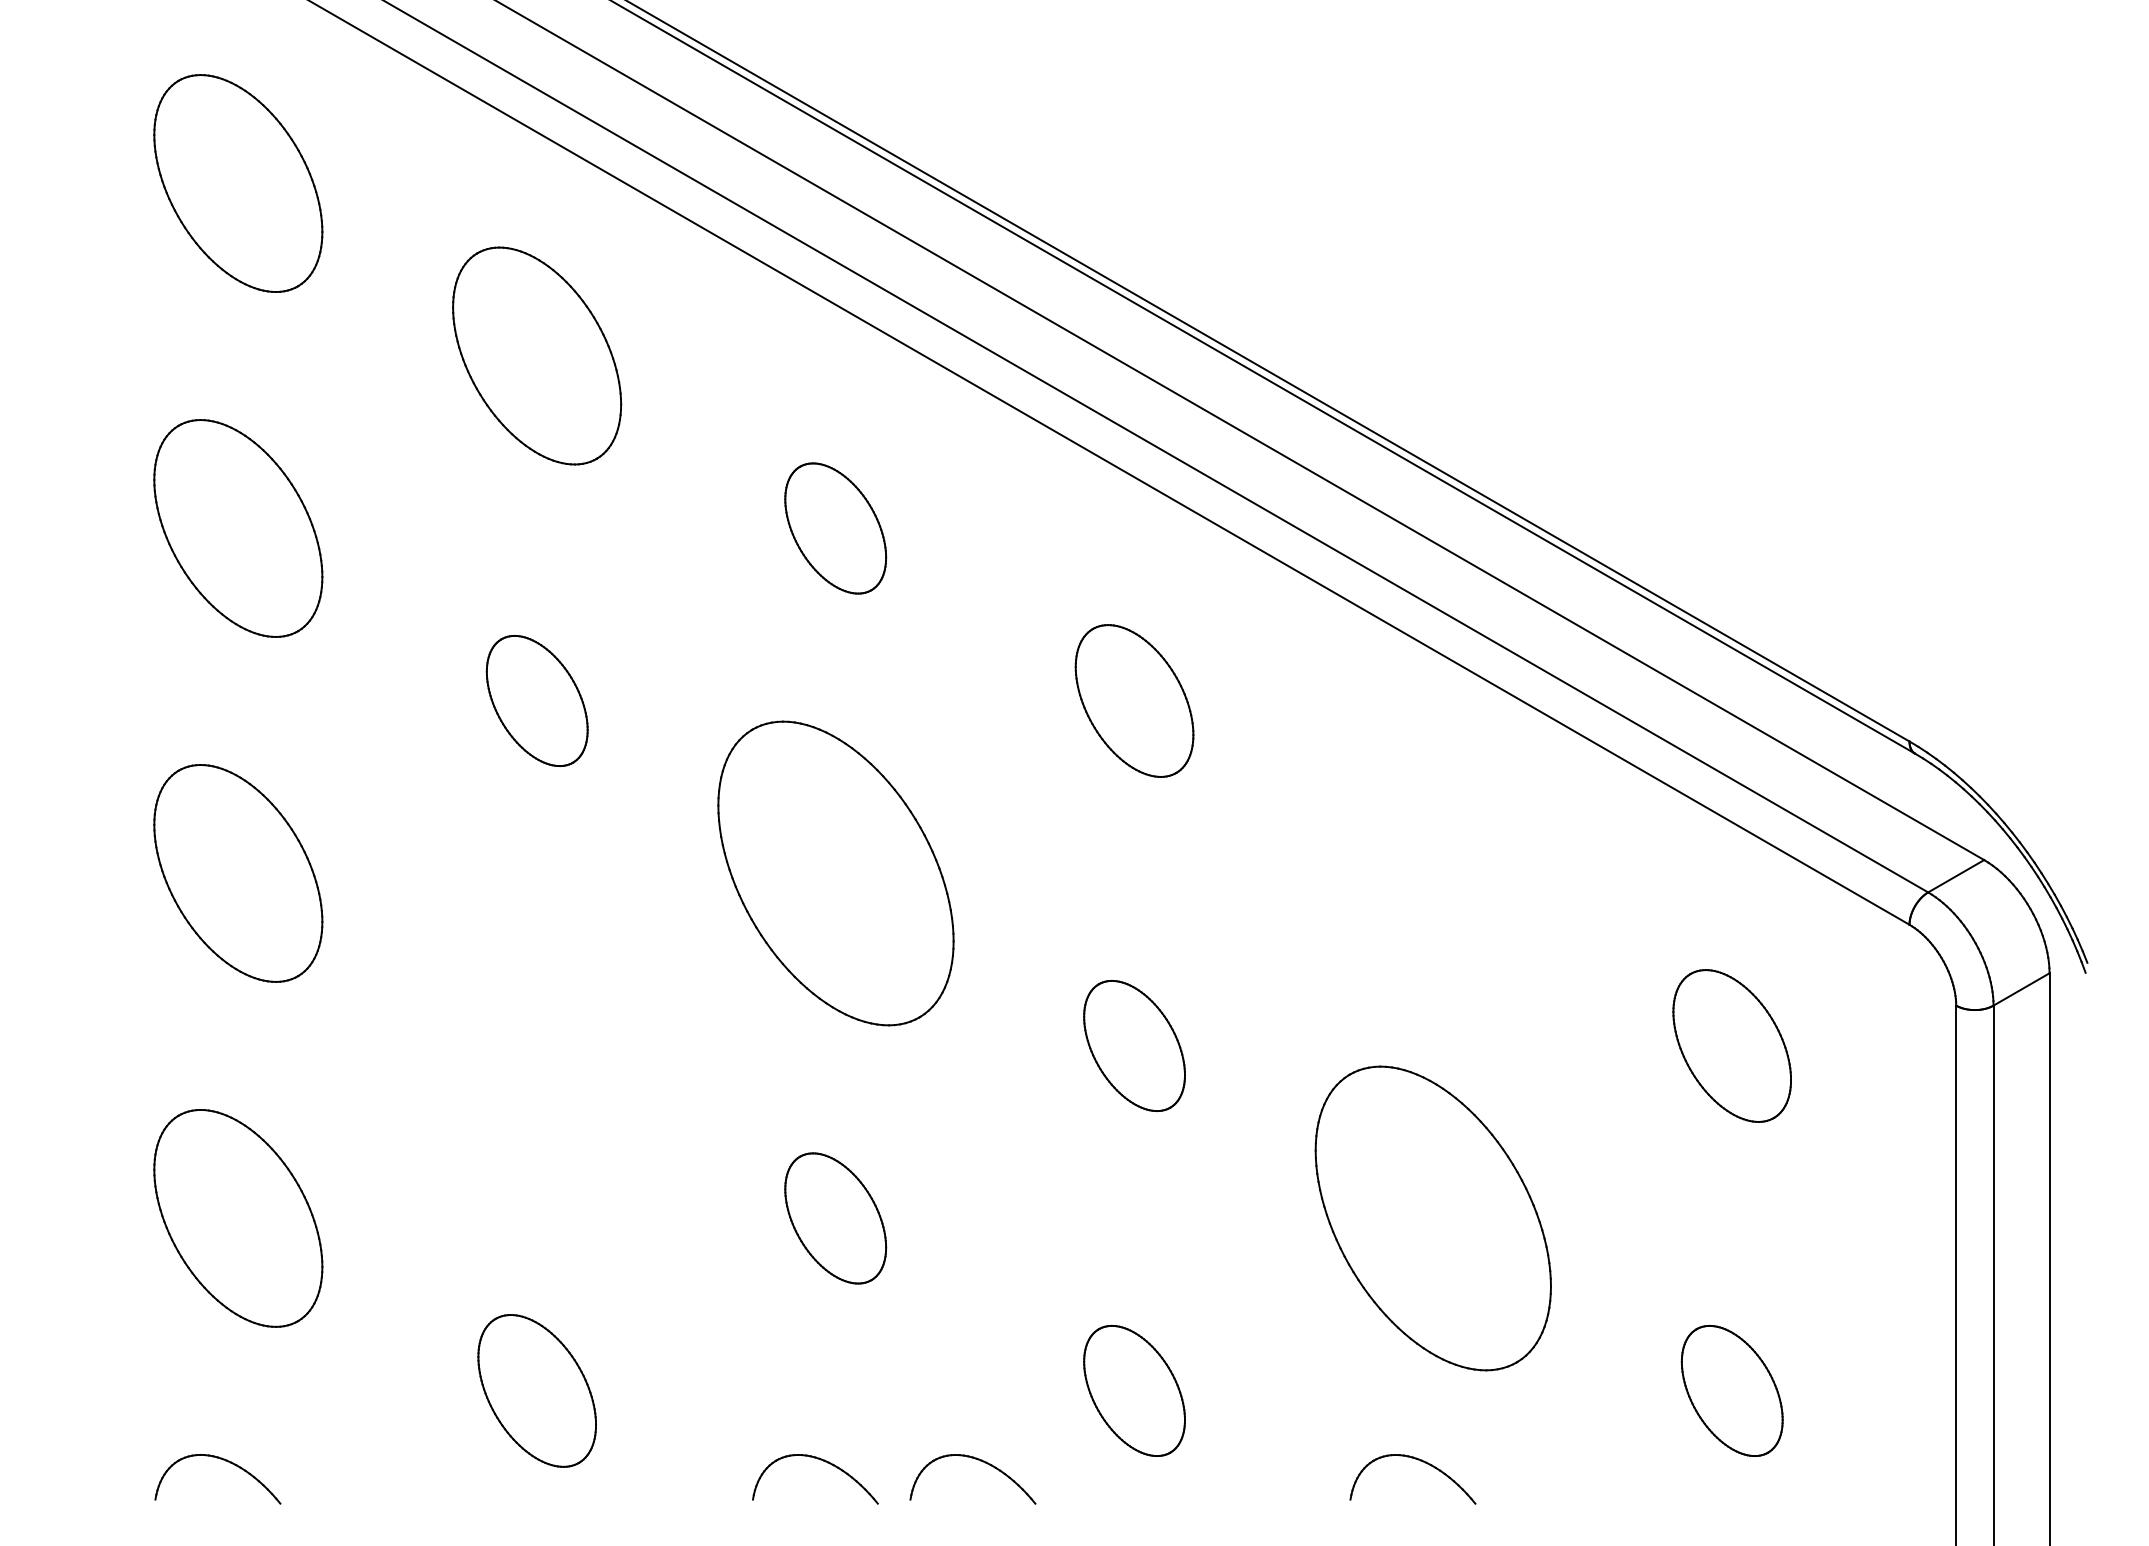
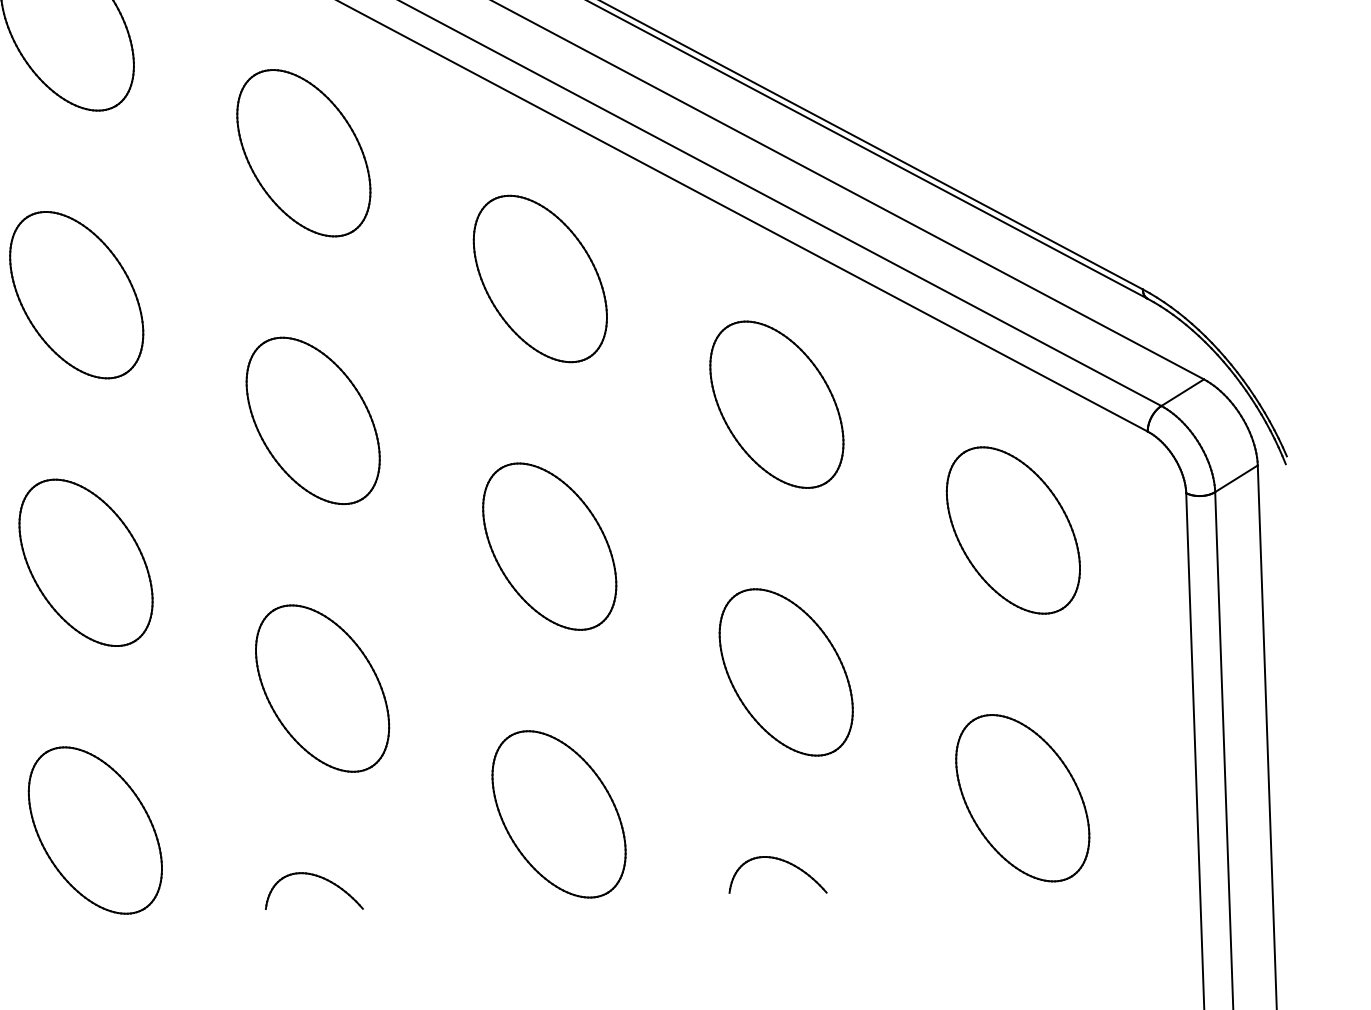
part: (835, 528) -> (303, 153), size x1.67
part: (537, 700) -> (77, 294), size x1.67
part: (1134, 700) -> (540, 278), size x1.43
part: (835, 873) -> (312, 420), size x0.71
part: (1433, 873) -> (777, 404), added
part: (537, 1045) -> (86, 562), added
part: (1134, 1045) -> (549, 546), size x1.67
part: (1732, 1045) -> (1013, 530), size x1.43
part: (835, 1218) -> (322, 688), size x1.67
part: (1433, 1218) -> (786, 672), size x0.71
part: (537, 1390) -> (95, 830), size x1.43
part: (1134, 1390) -> (558, 814), size x1.67
part: (1732, 1390) -> (1023, 797), size x1.67
part: (977, 1460) -> (439, 872), removed

